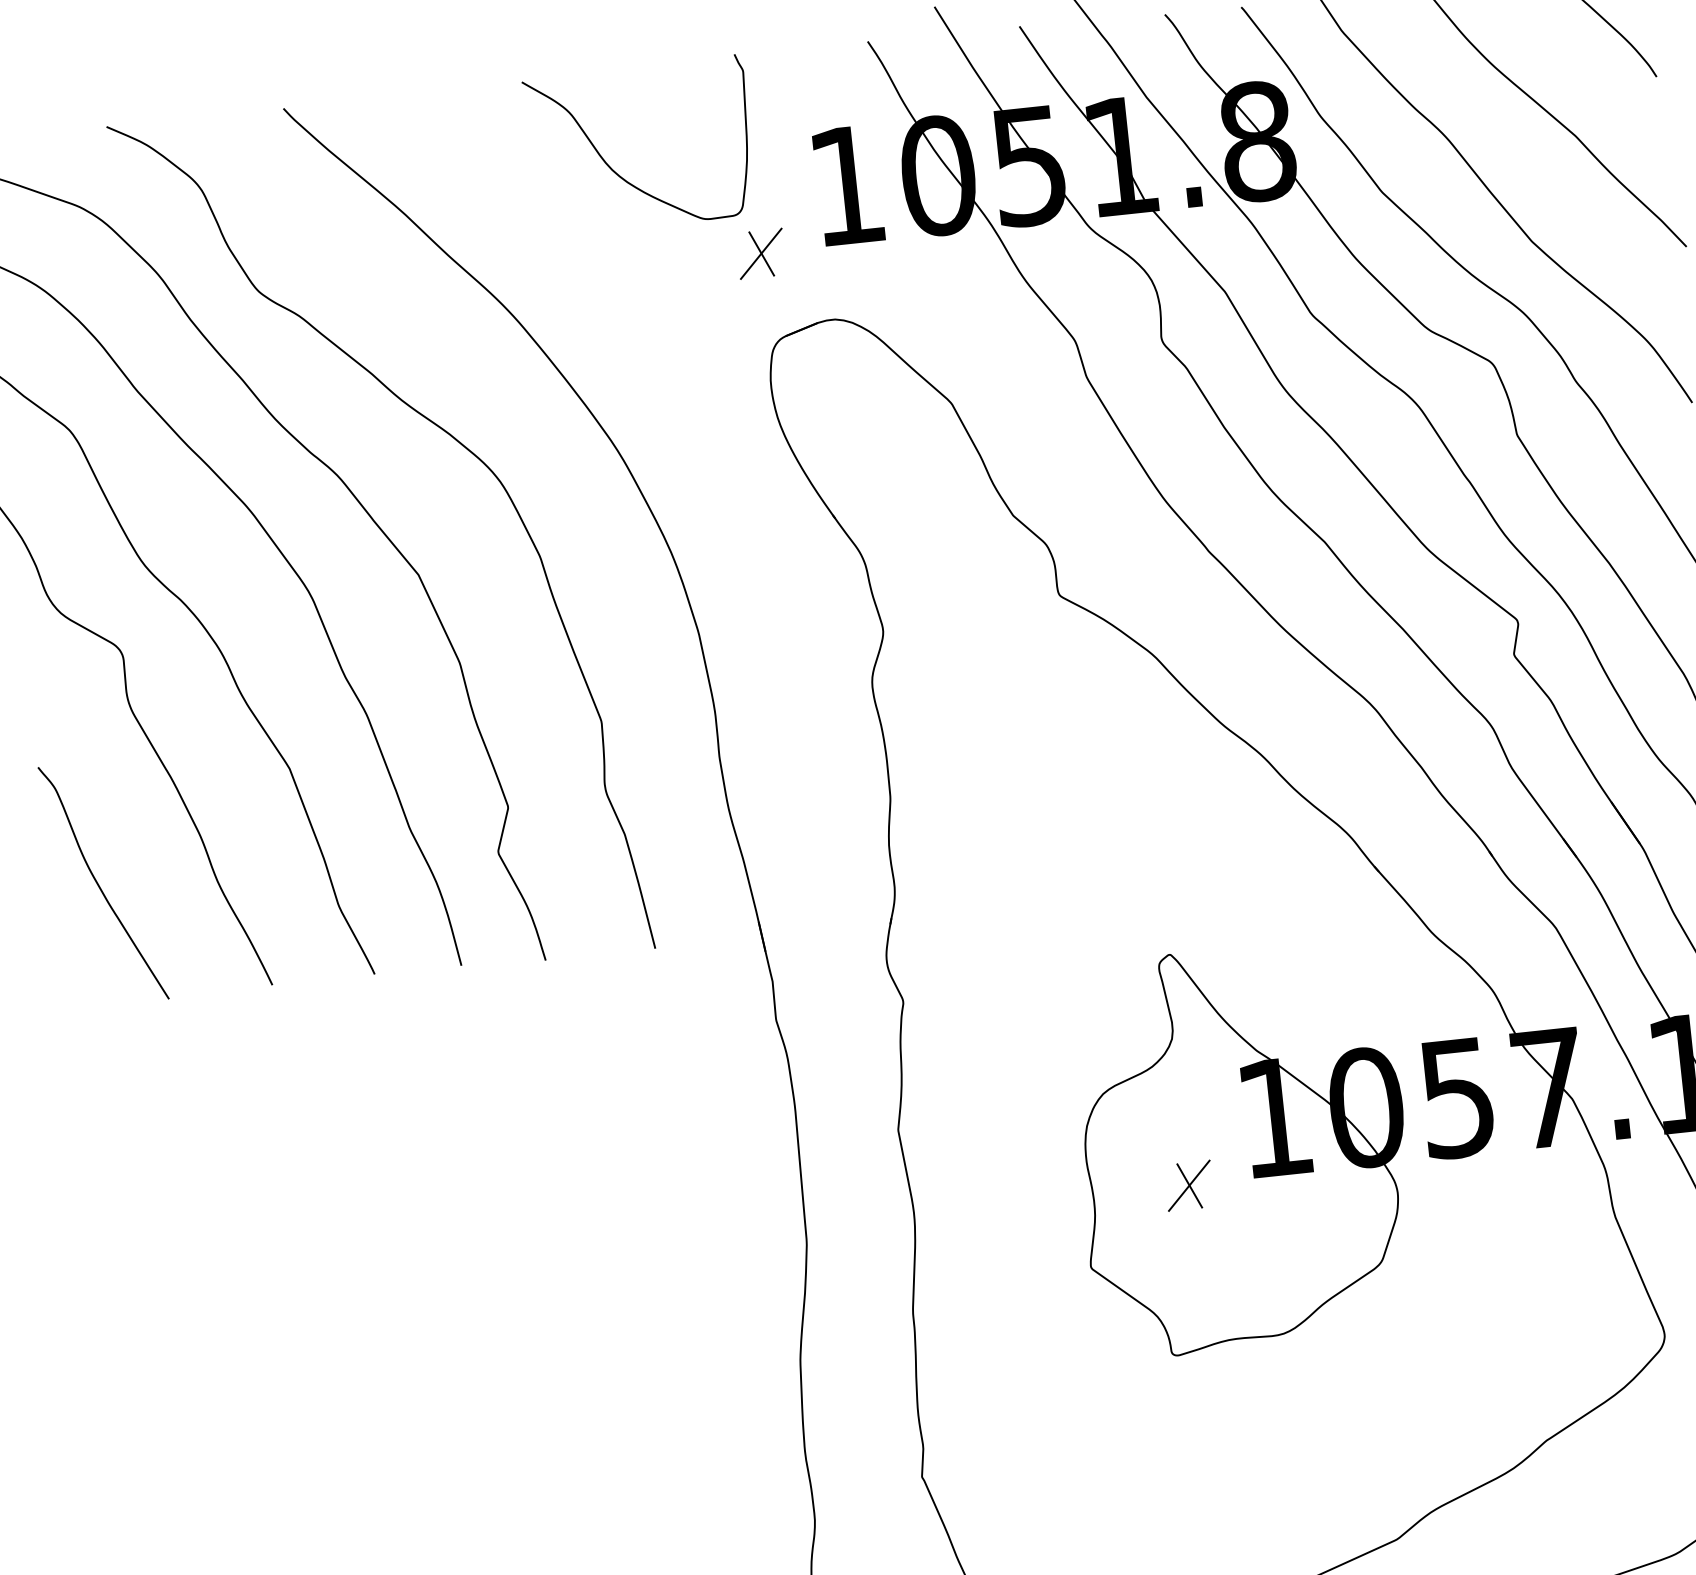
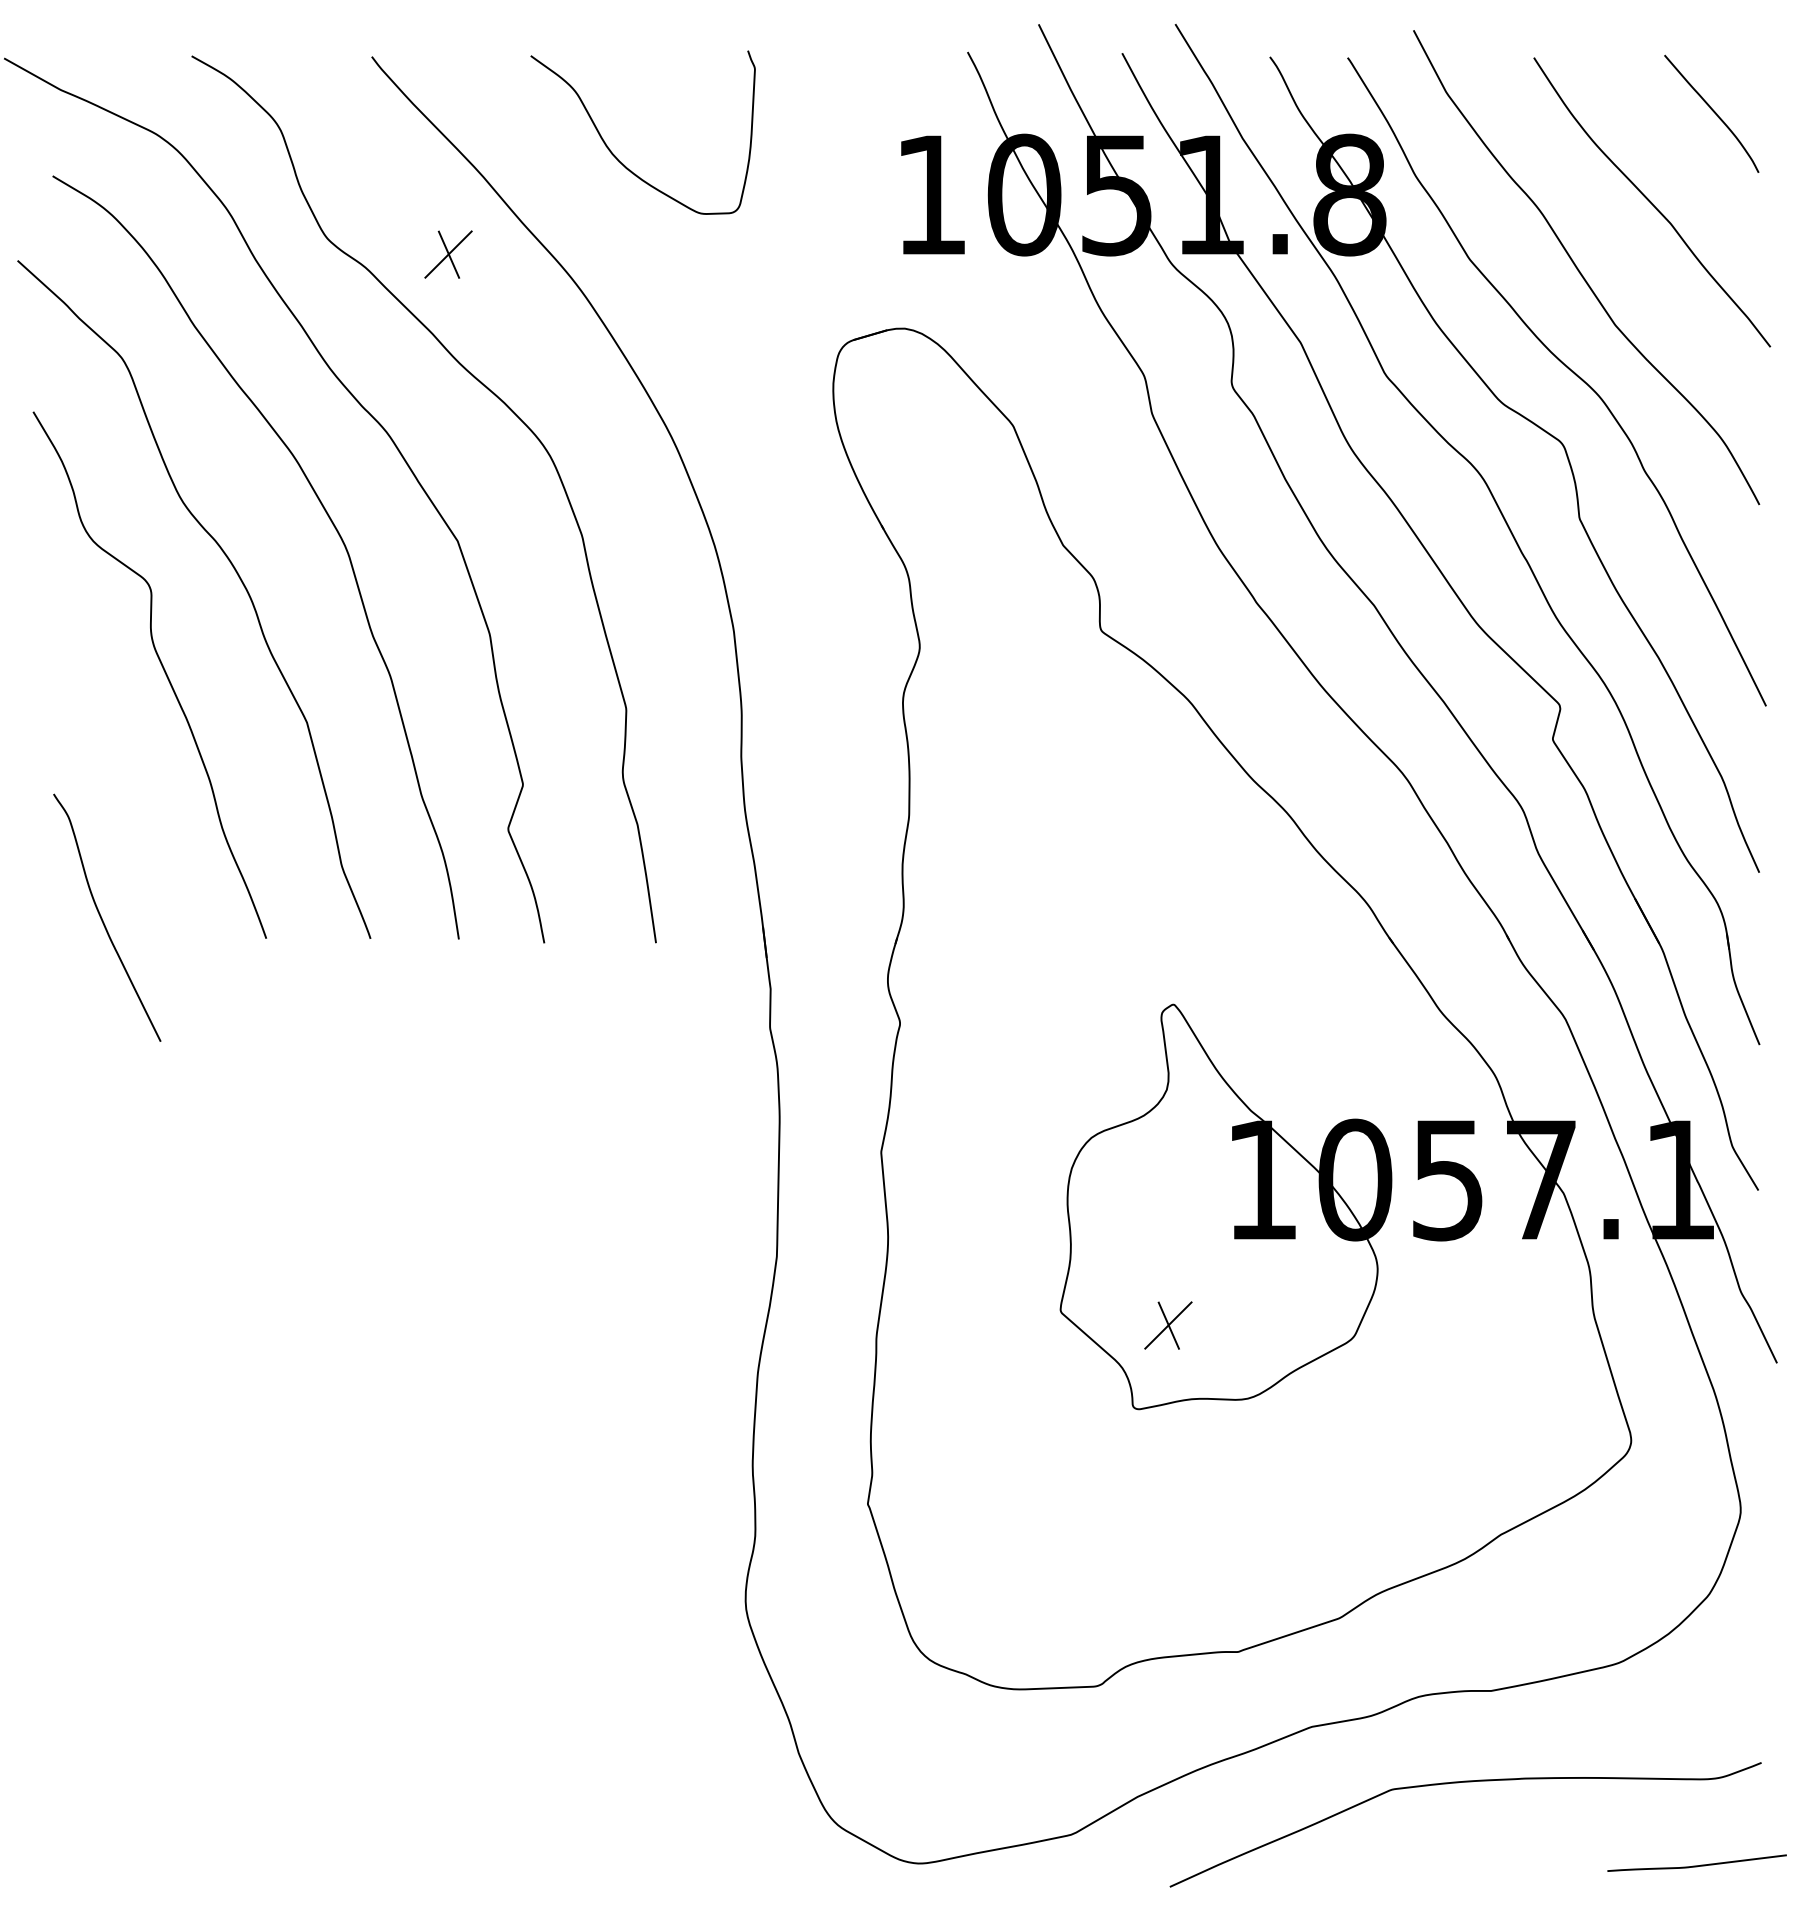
curve: (617, 172) -> (617, 157), moved
part: (761, 253) -> (448, 254), moved
curve: (100, 886) -> (103, 920), moved
part: (1189, 1185) -> (1168, 1325), moved

